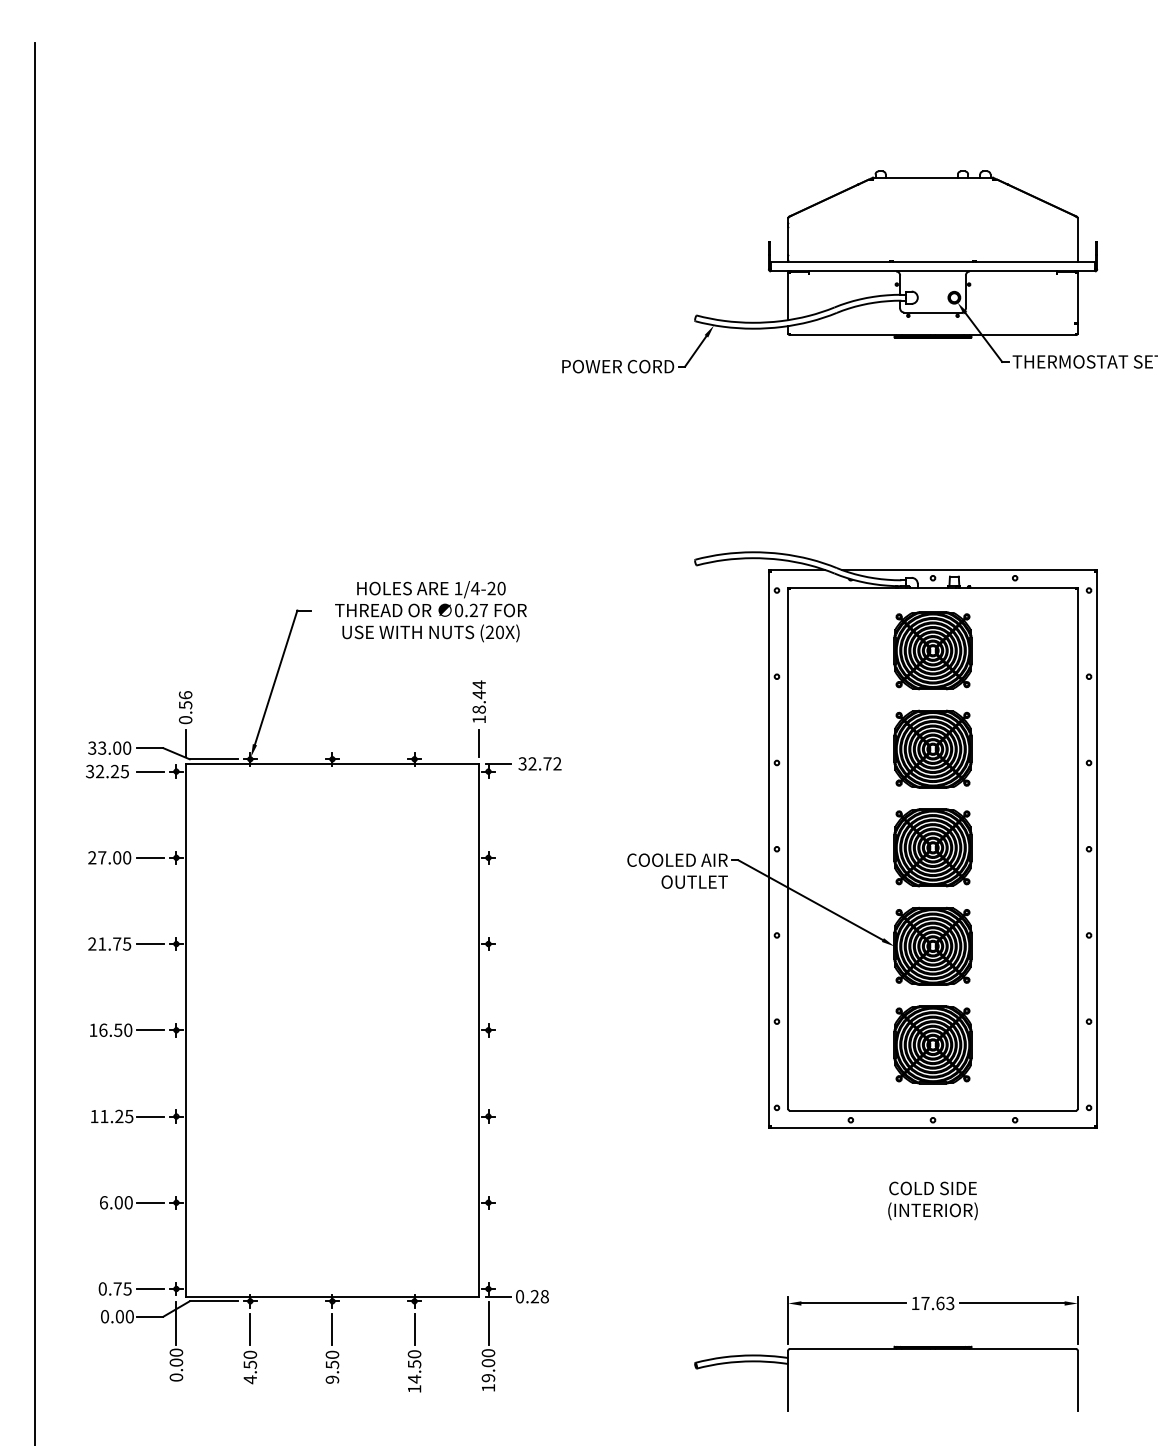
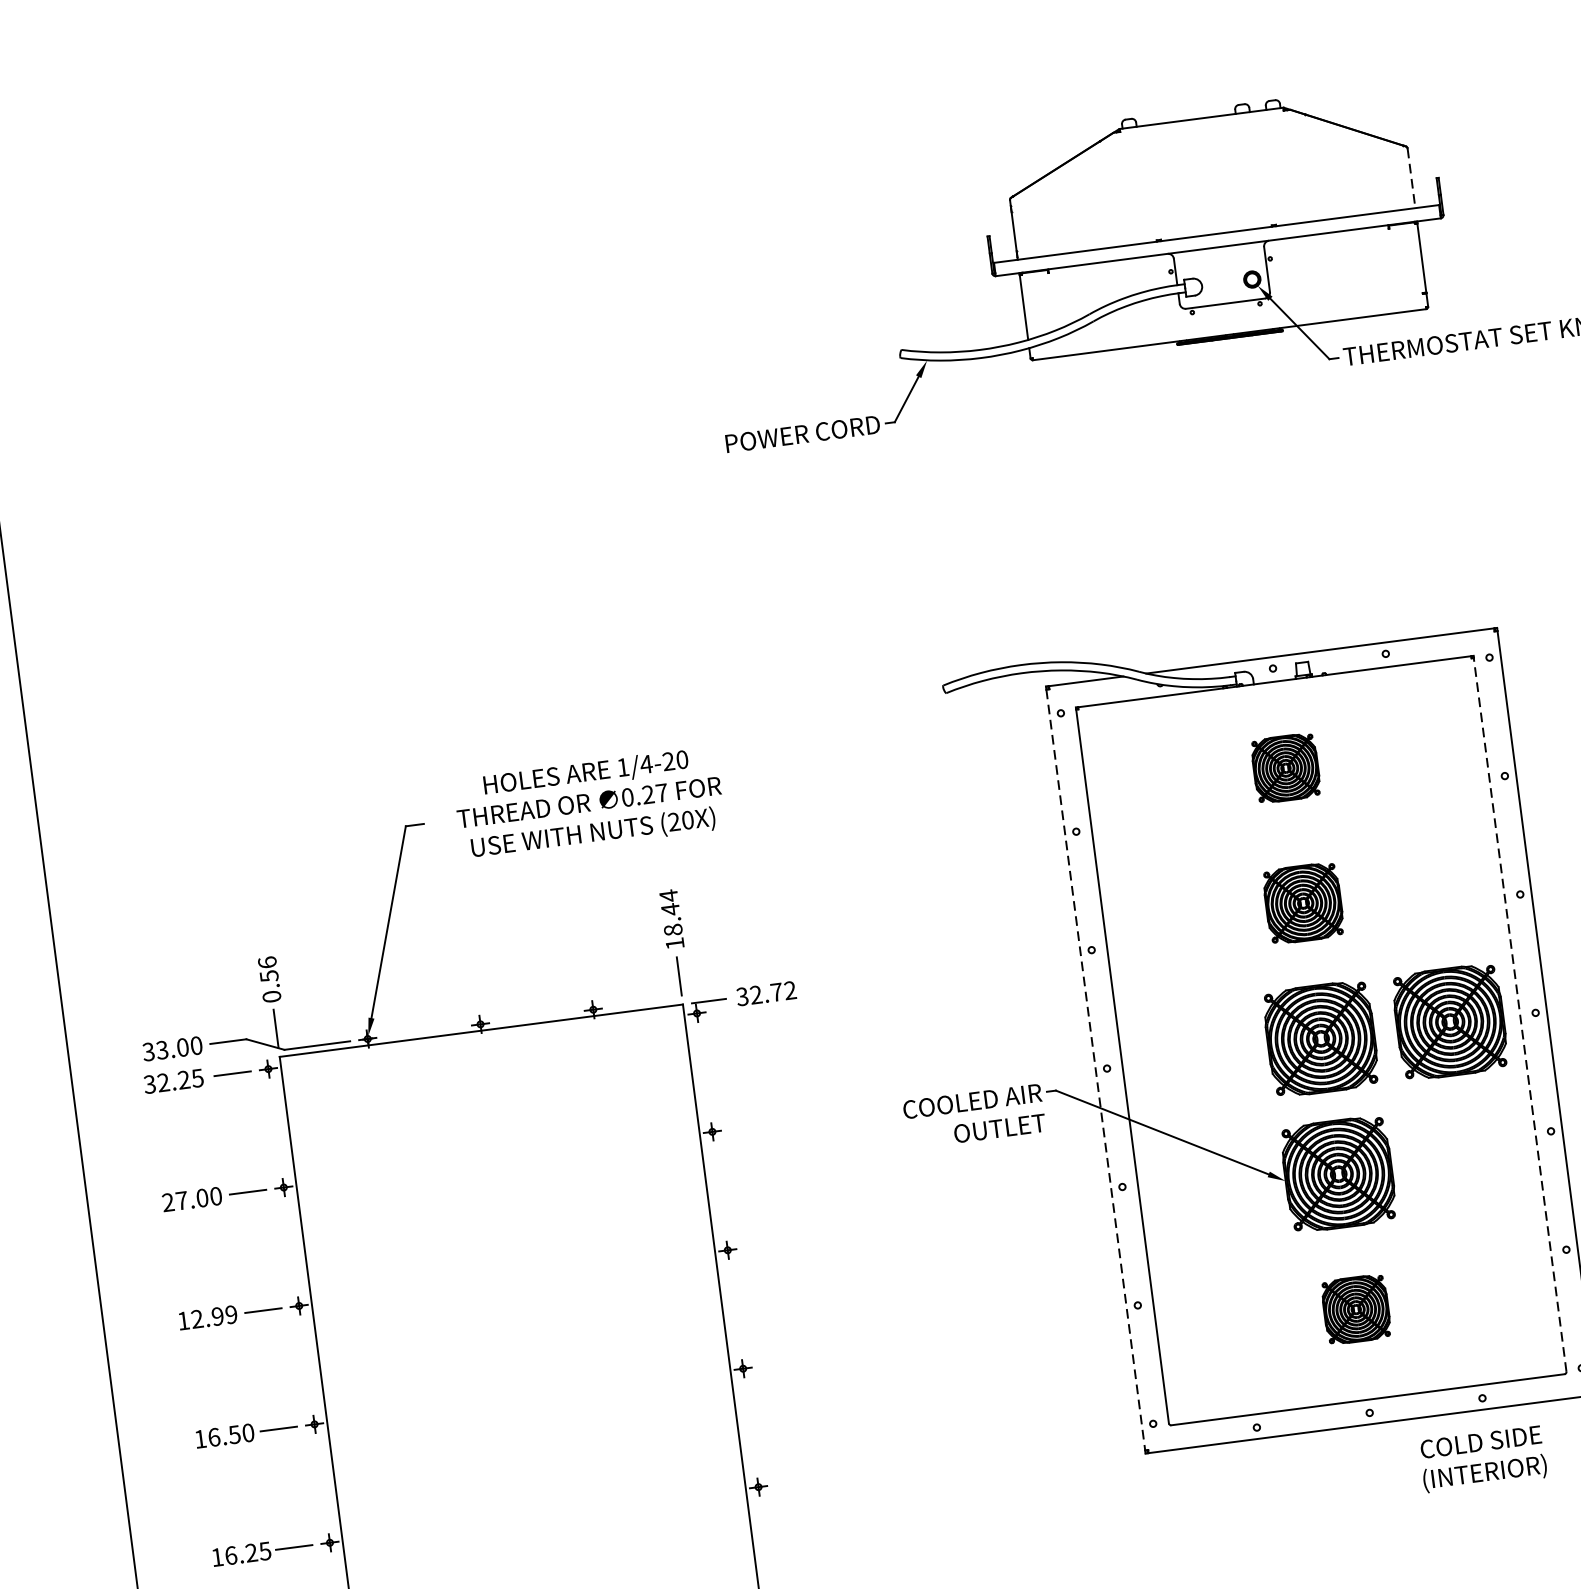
line: (1077, 240) -> (1411, 178), solid -> dashed
part: (932, 650) -> (1285, 767), size x0.6
part: (932, 748) -> (1302, 902), size x0.7
part: (1026, 847) -> (1449, 1021), added
line: (768, 849) -> (1095, 1070), solid -> dashed
line: (1077, 849) -> (1519, 1015), solid -> dashed
text: (109, 943) -> (207, 1317), 21.75 -> 12.99
part: (932, 1044) -> (1355, 1309), size x0.6
text: (104, 1116) -> (231, 1555), 11.25 -> 16.25
text: (932, 1200) -> (1482, 1458), moved

